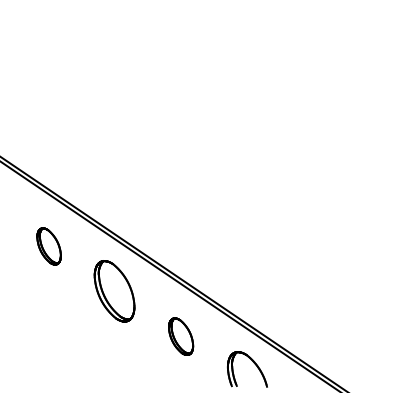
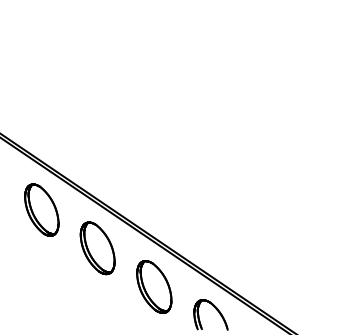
part: (48, 245) -> (41, 209), size x1.67
part: (181, 336) -> (154, 286), size x1.67

